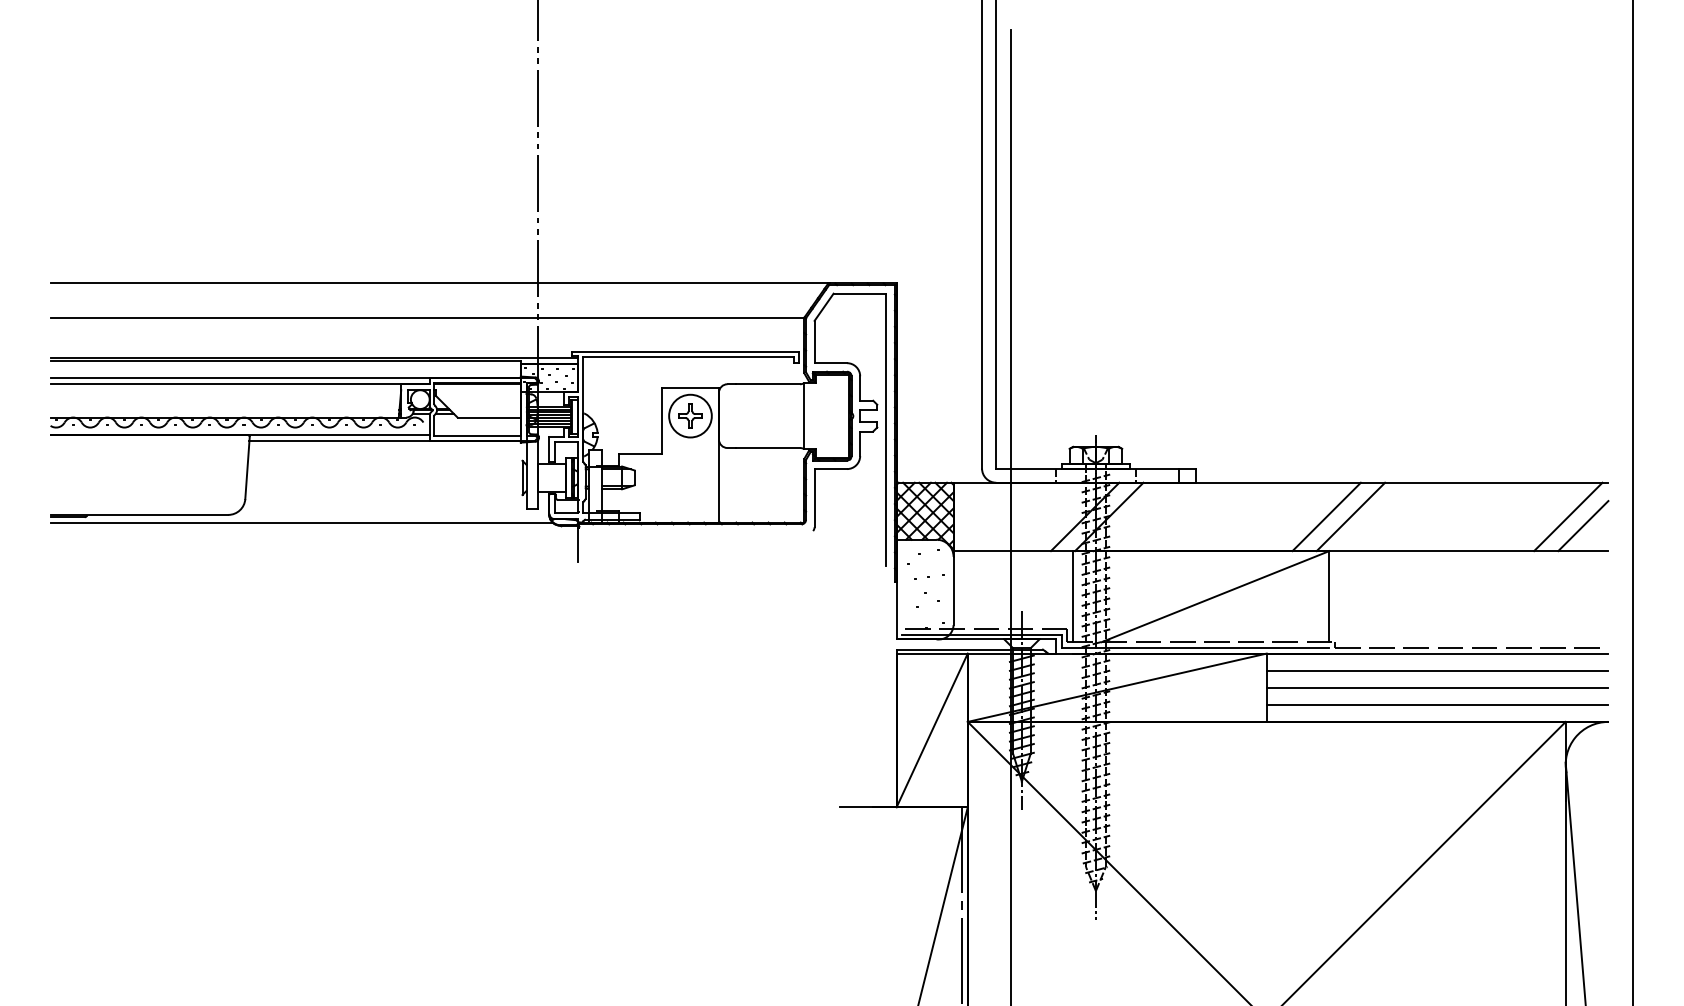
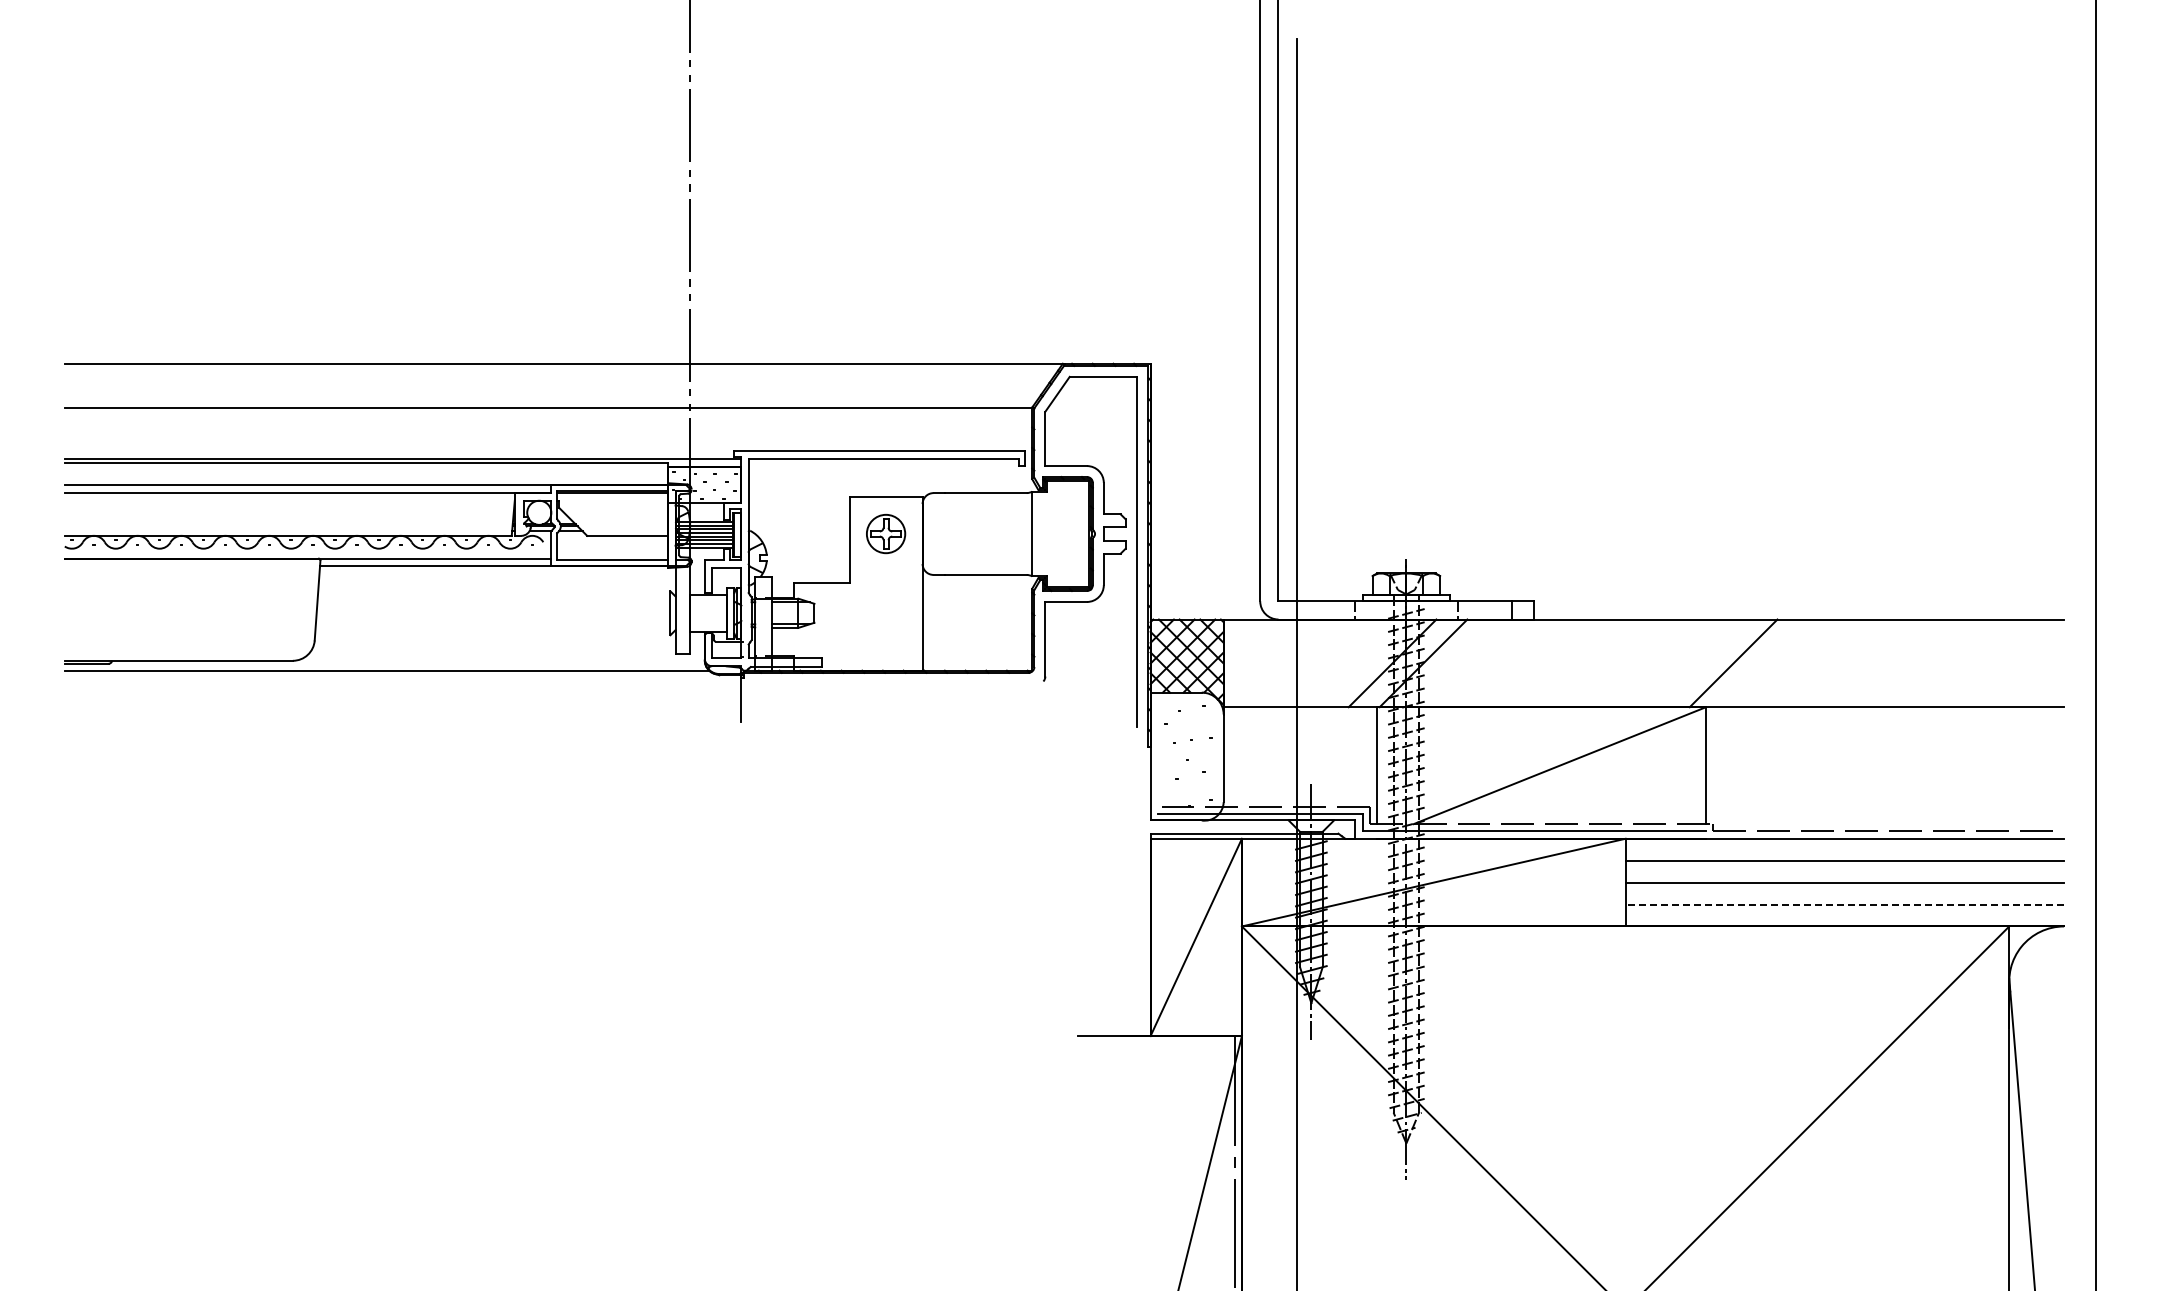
circle: (690, 415) -> (885, 533), size x0.7
line: (1326, 517) -> (1702, 663), removed
line: (1568, 517) -> (2012, 663), removed
line: (1583, 525) -> (2031, 674), removed
line: (1437, 704) -> (1844, 904), solid -> dashed

